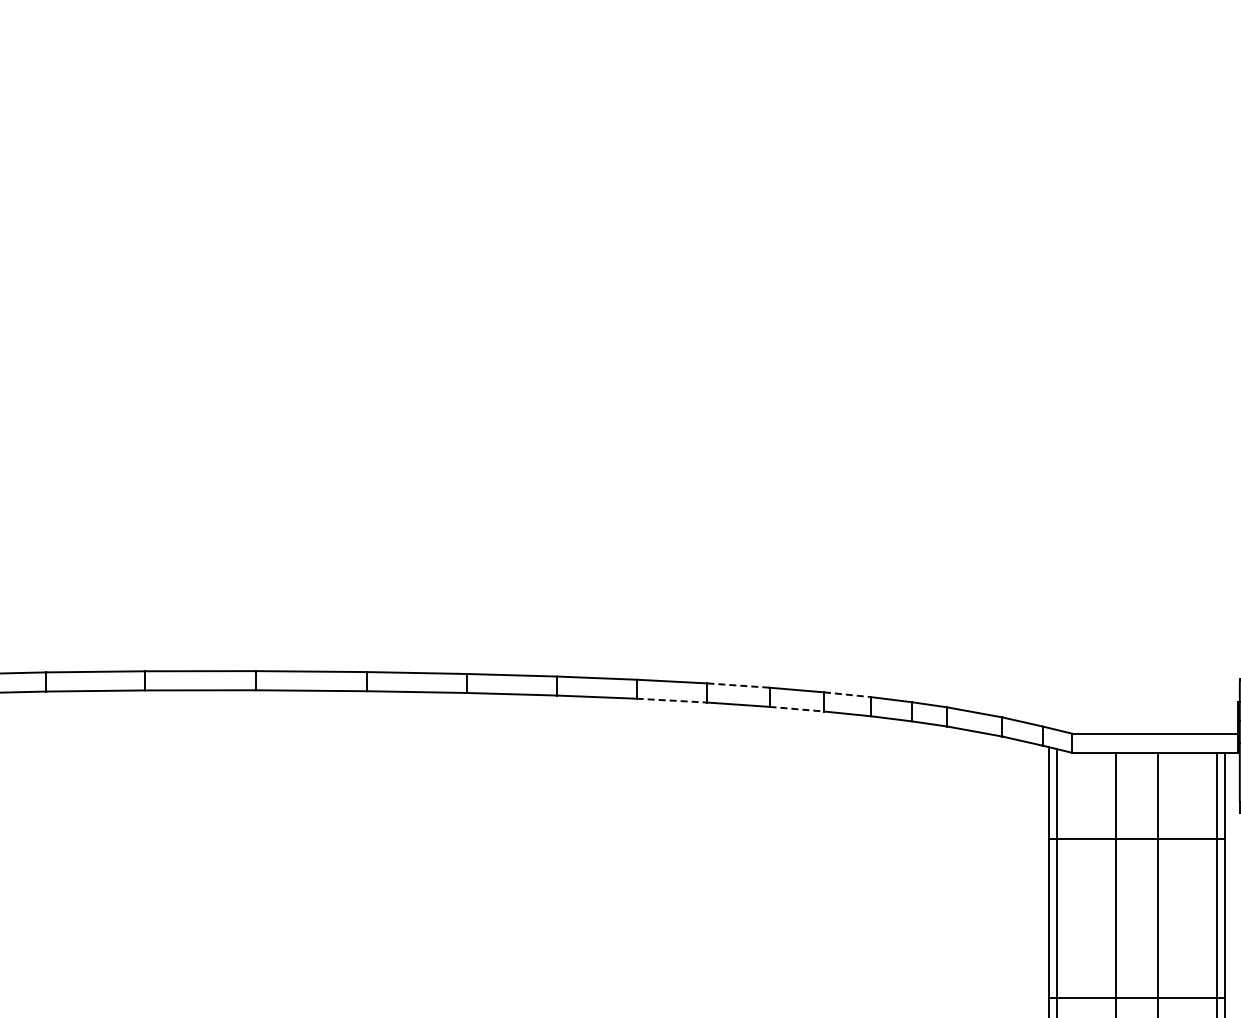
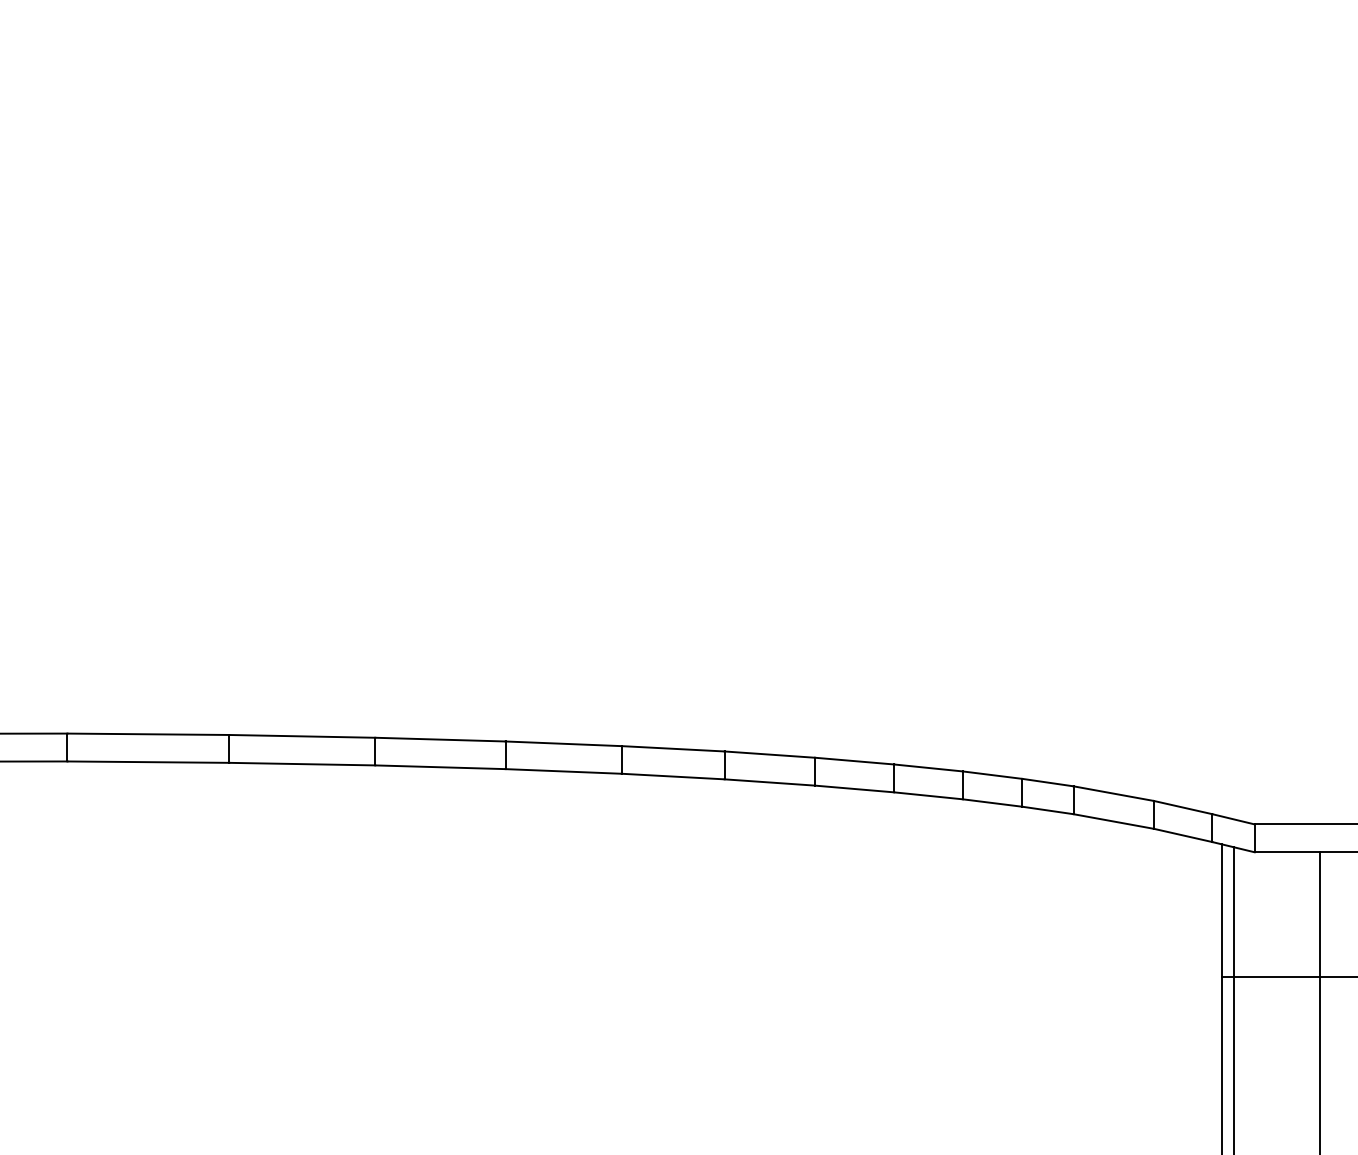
line: (738, 685) -> (769, 754), dashed -> solid
line: (847, 694) -> (928, 767), dashed -> solid
line: (672, 700) -> (673, 776), dashed -> solid
line: (797, 709) -> (855, 789), dashed -> solid

